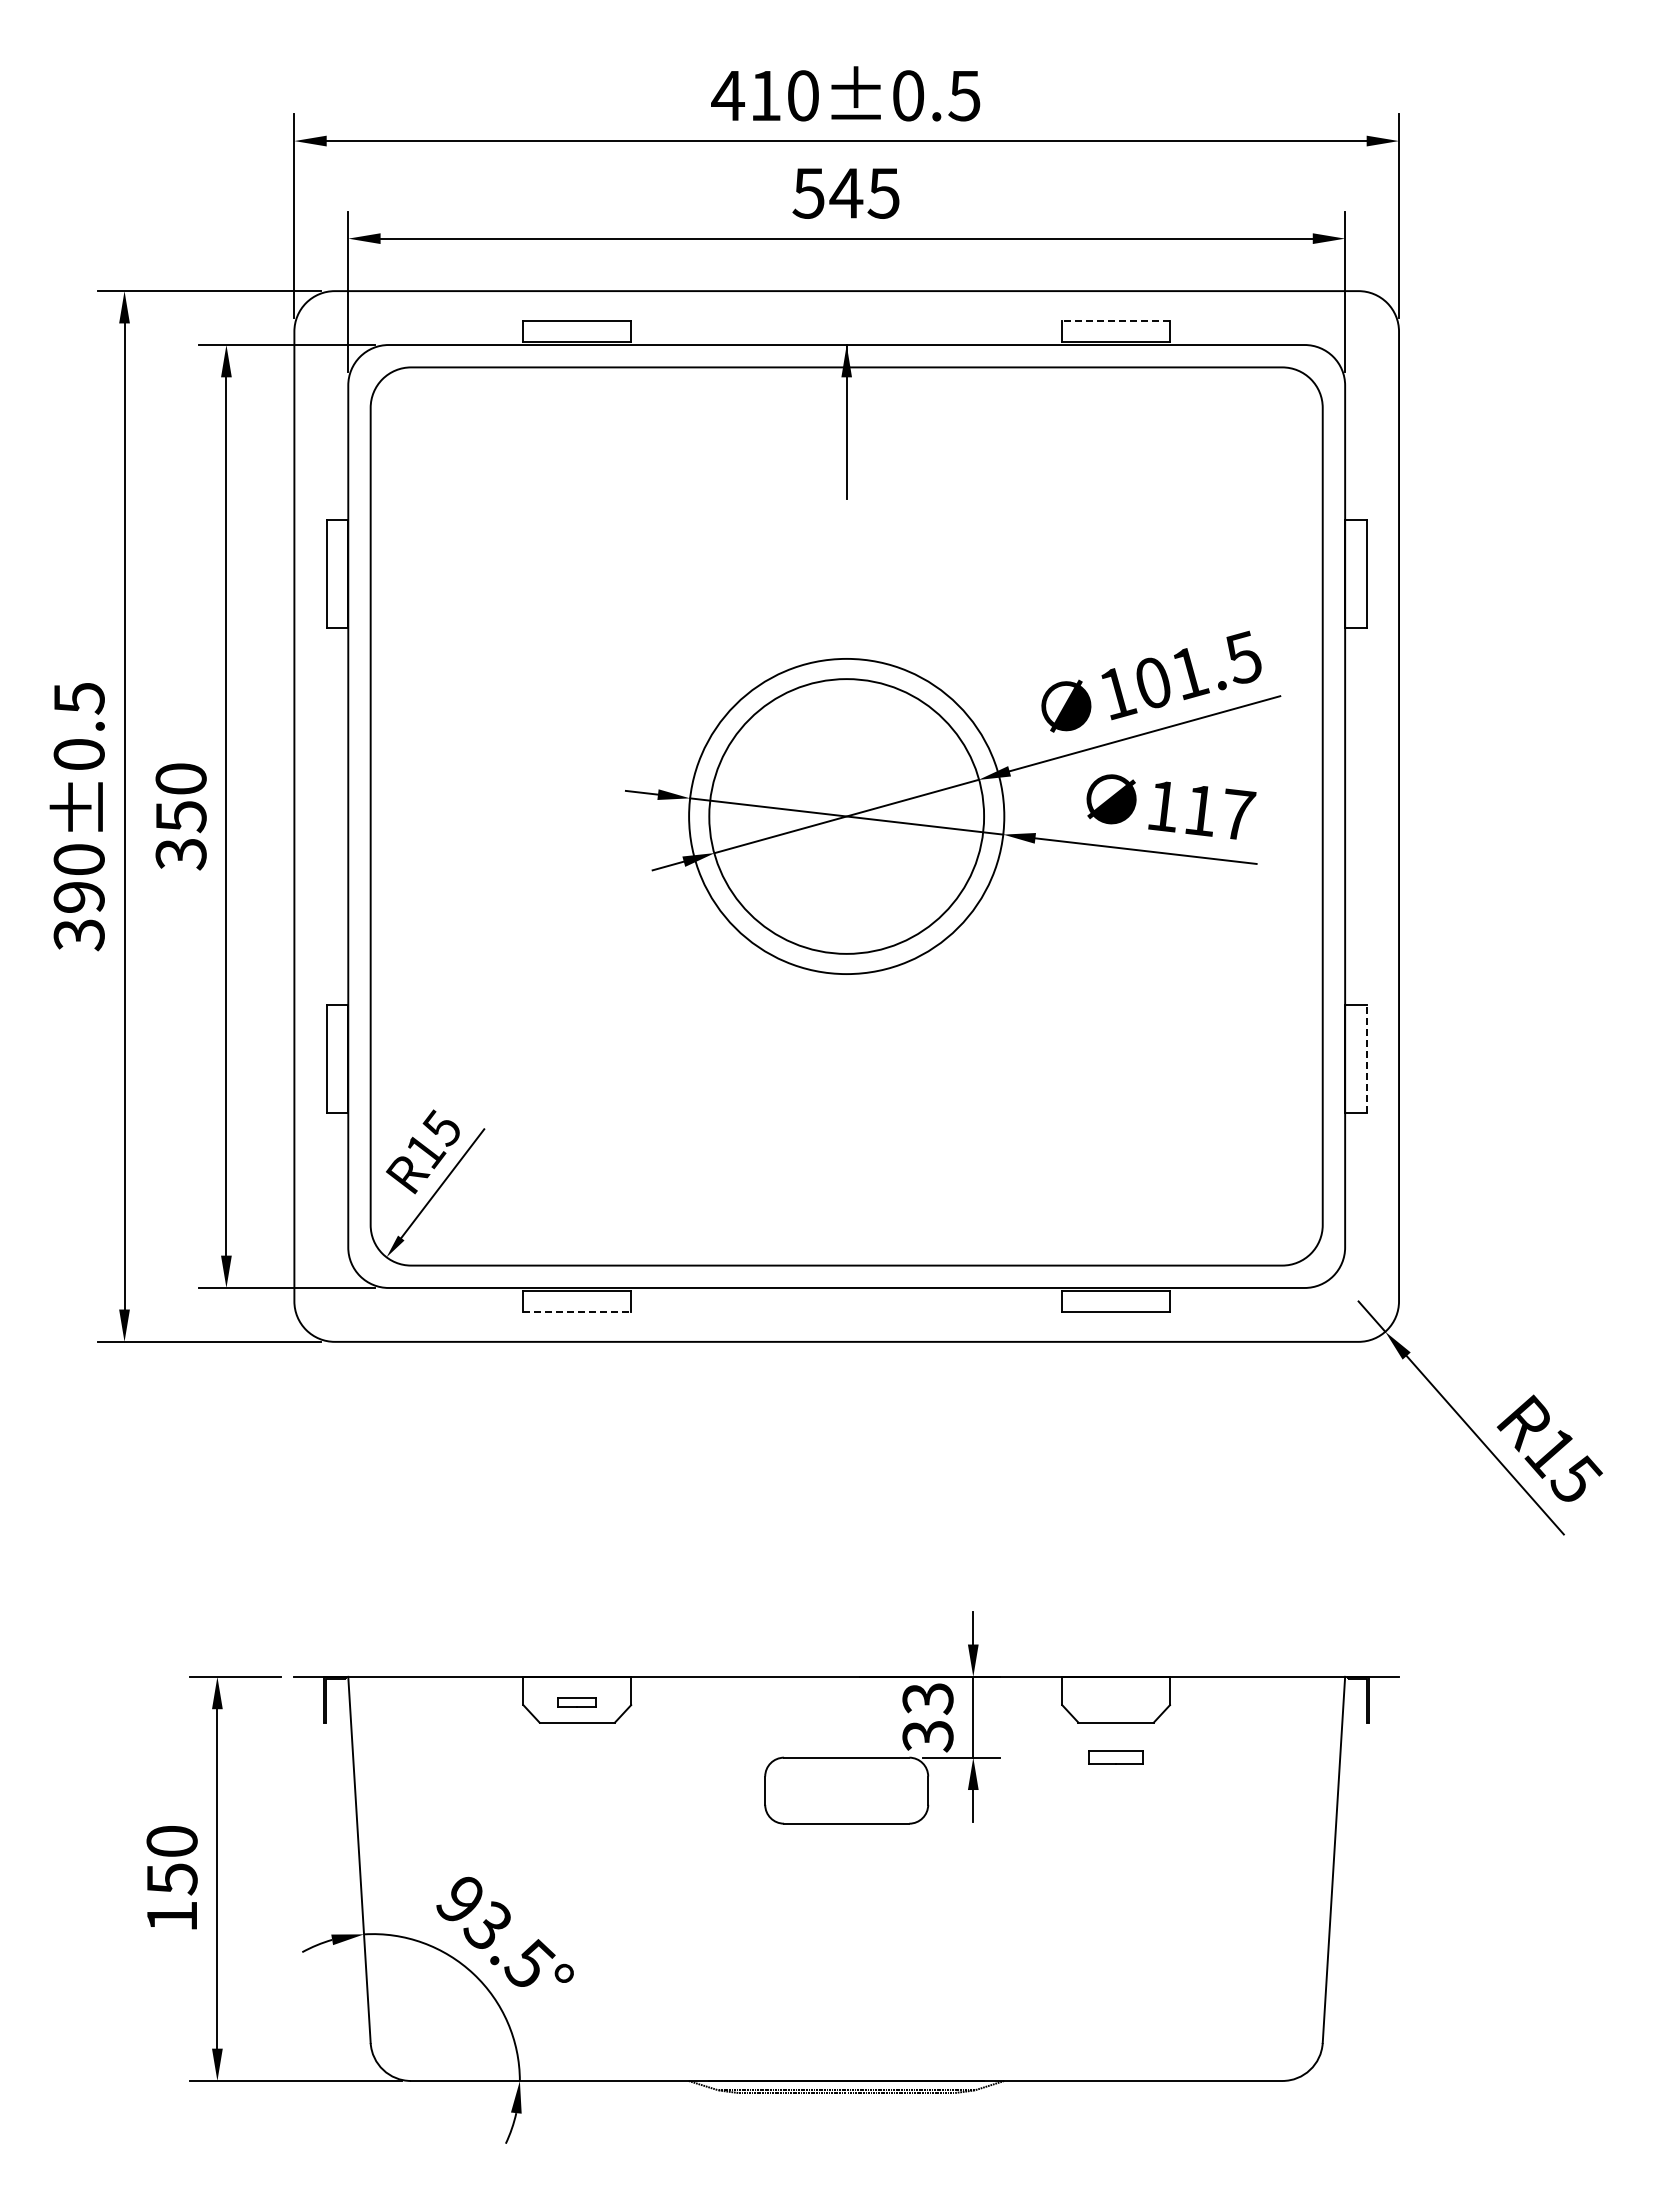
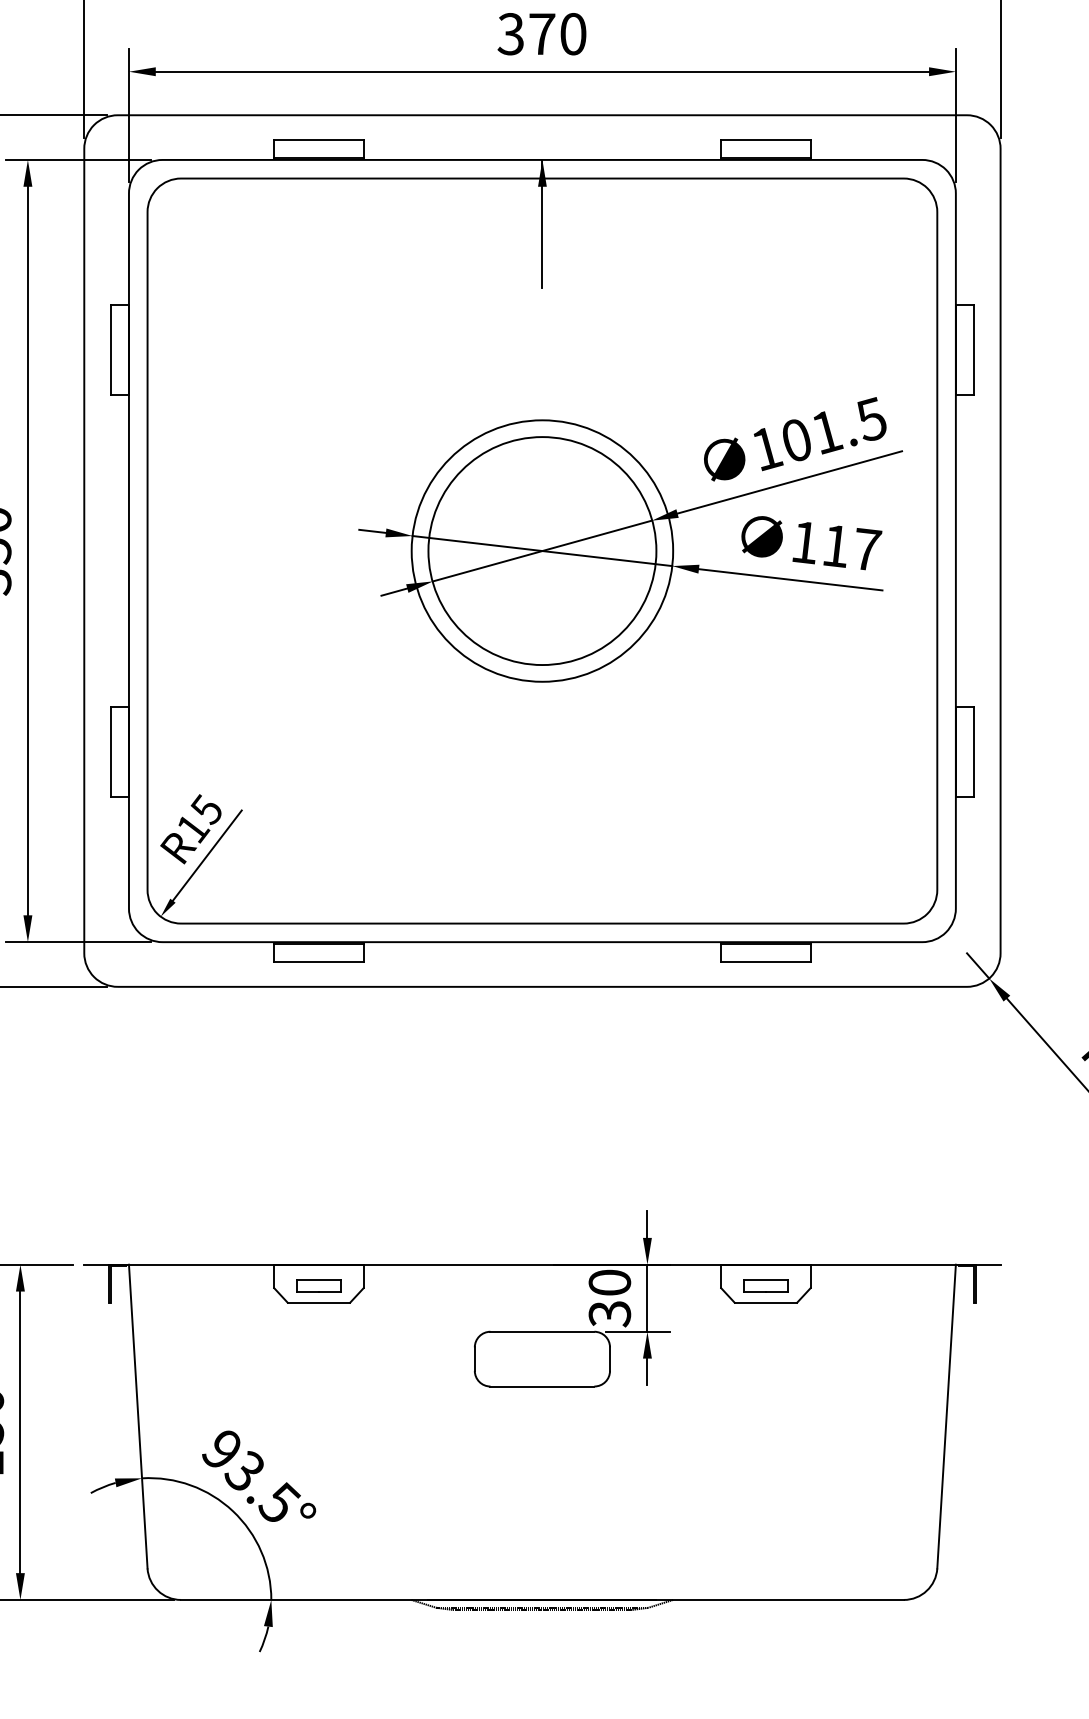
text: (845, 192) -> (541, 33), 545 -> 370
line: (1116, 320) -> (766, 139), dashed -> solid
line: (1366, 1058) -> (973, 751), dashed -> solid
line: (577, 1312) -> (319, 962), dashed -> solid
text: (927, 1698) -> (609, 1282), 33 -> 30
part: (576, 1702) -> (318, 1285), size x1.43
part: (1115, 1757) -> (765, 1285), moved

